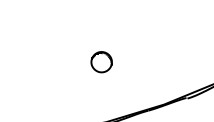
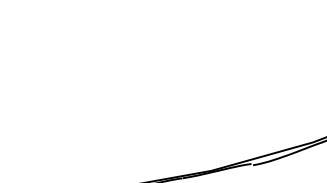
part: (101, 62) -> (110, 84), removed

